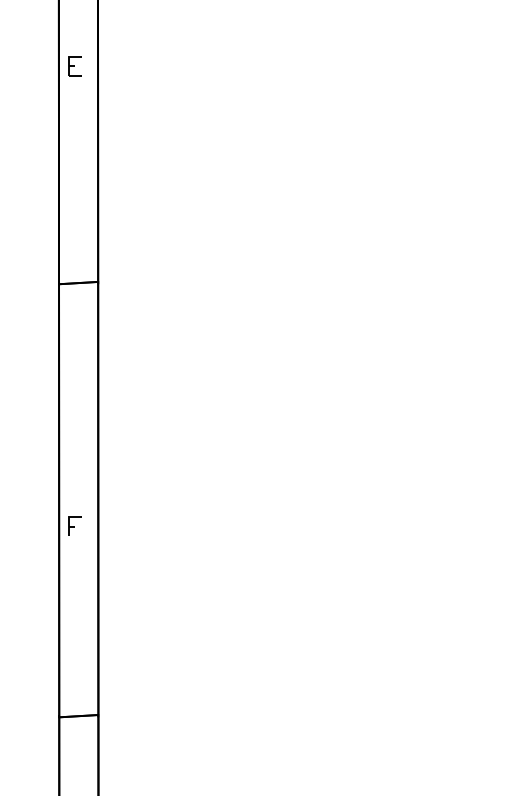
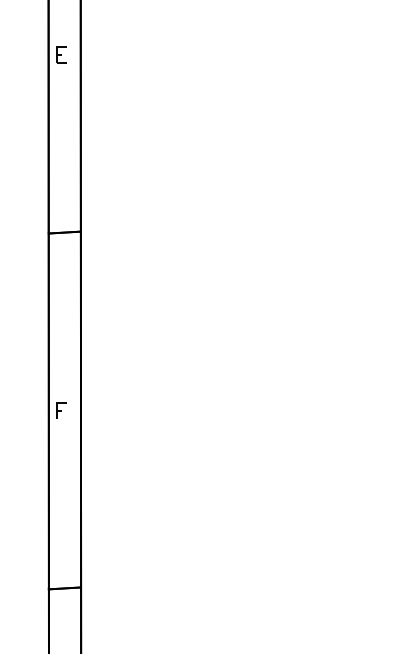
part: (74, 525) -> (61, 409), moved

